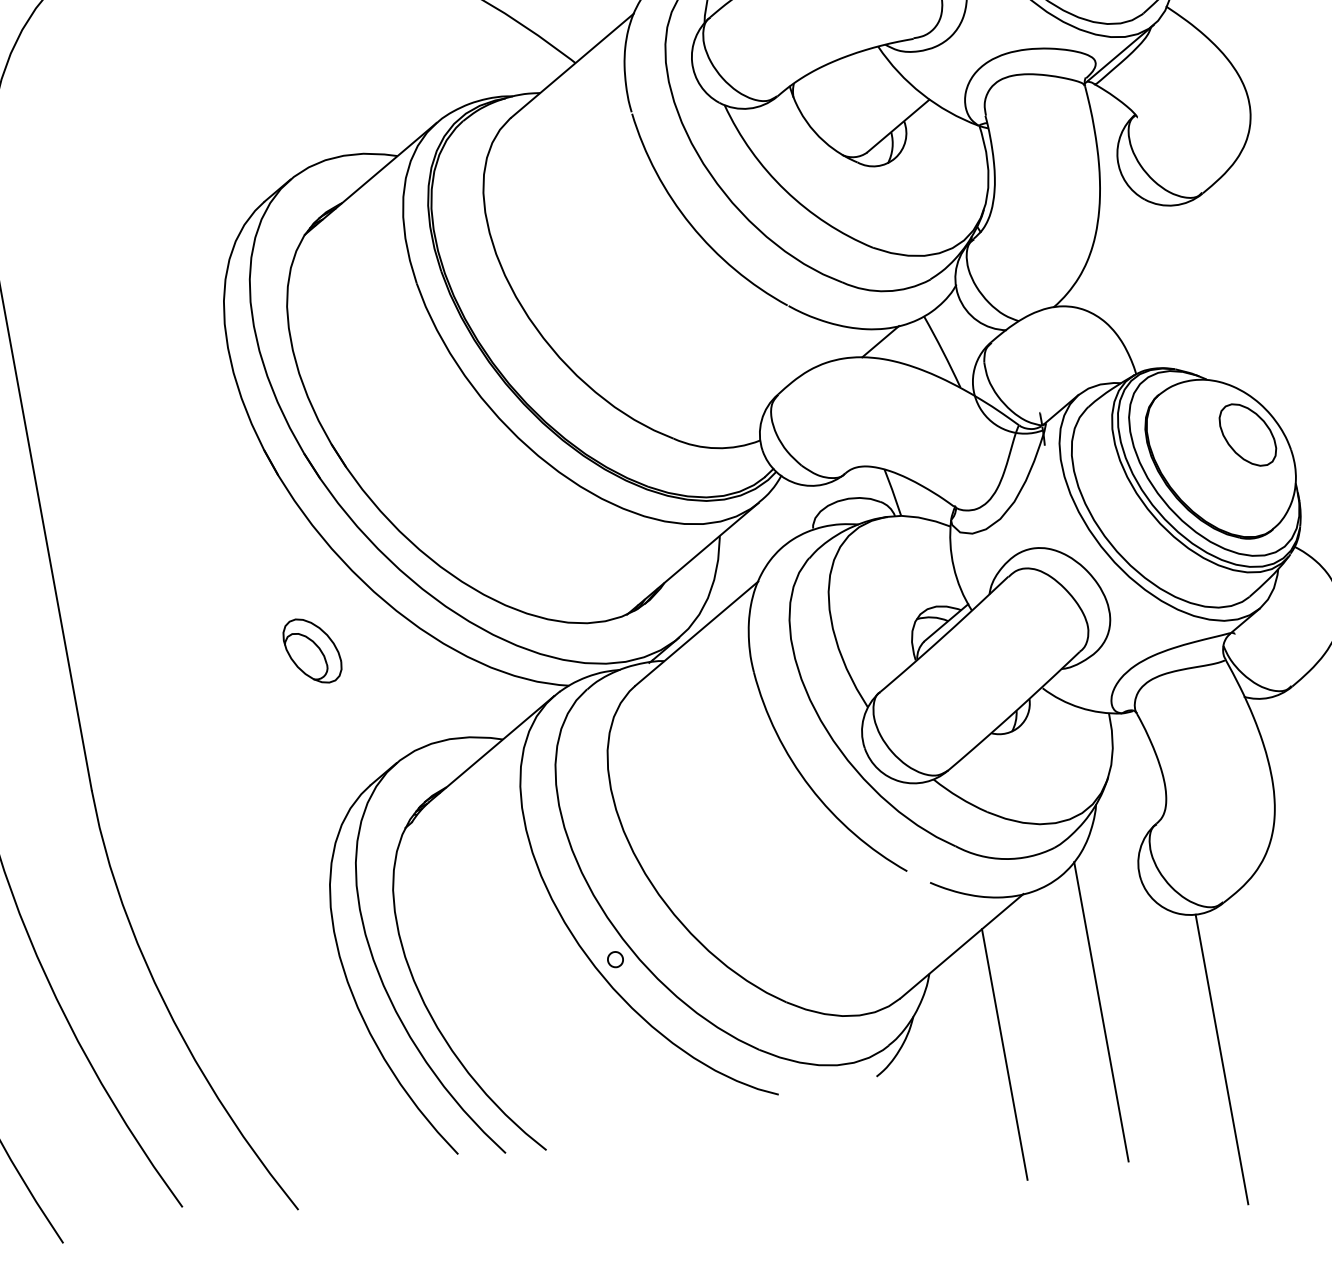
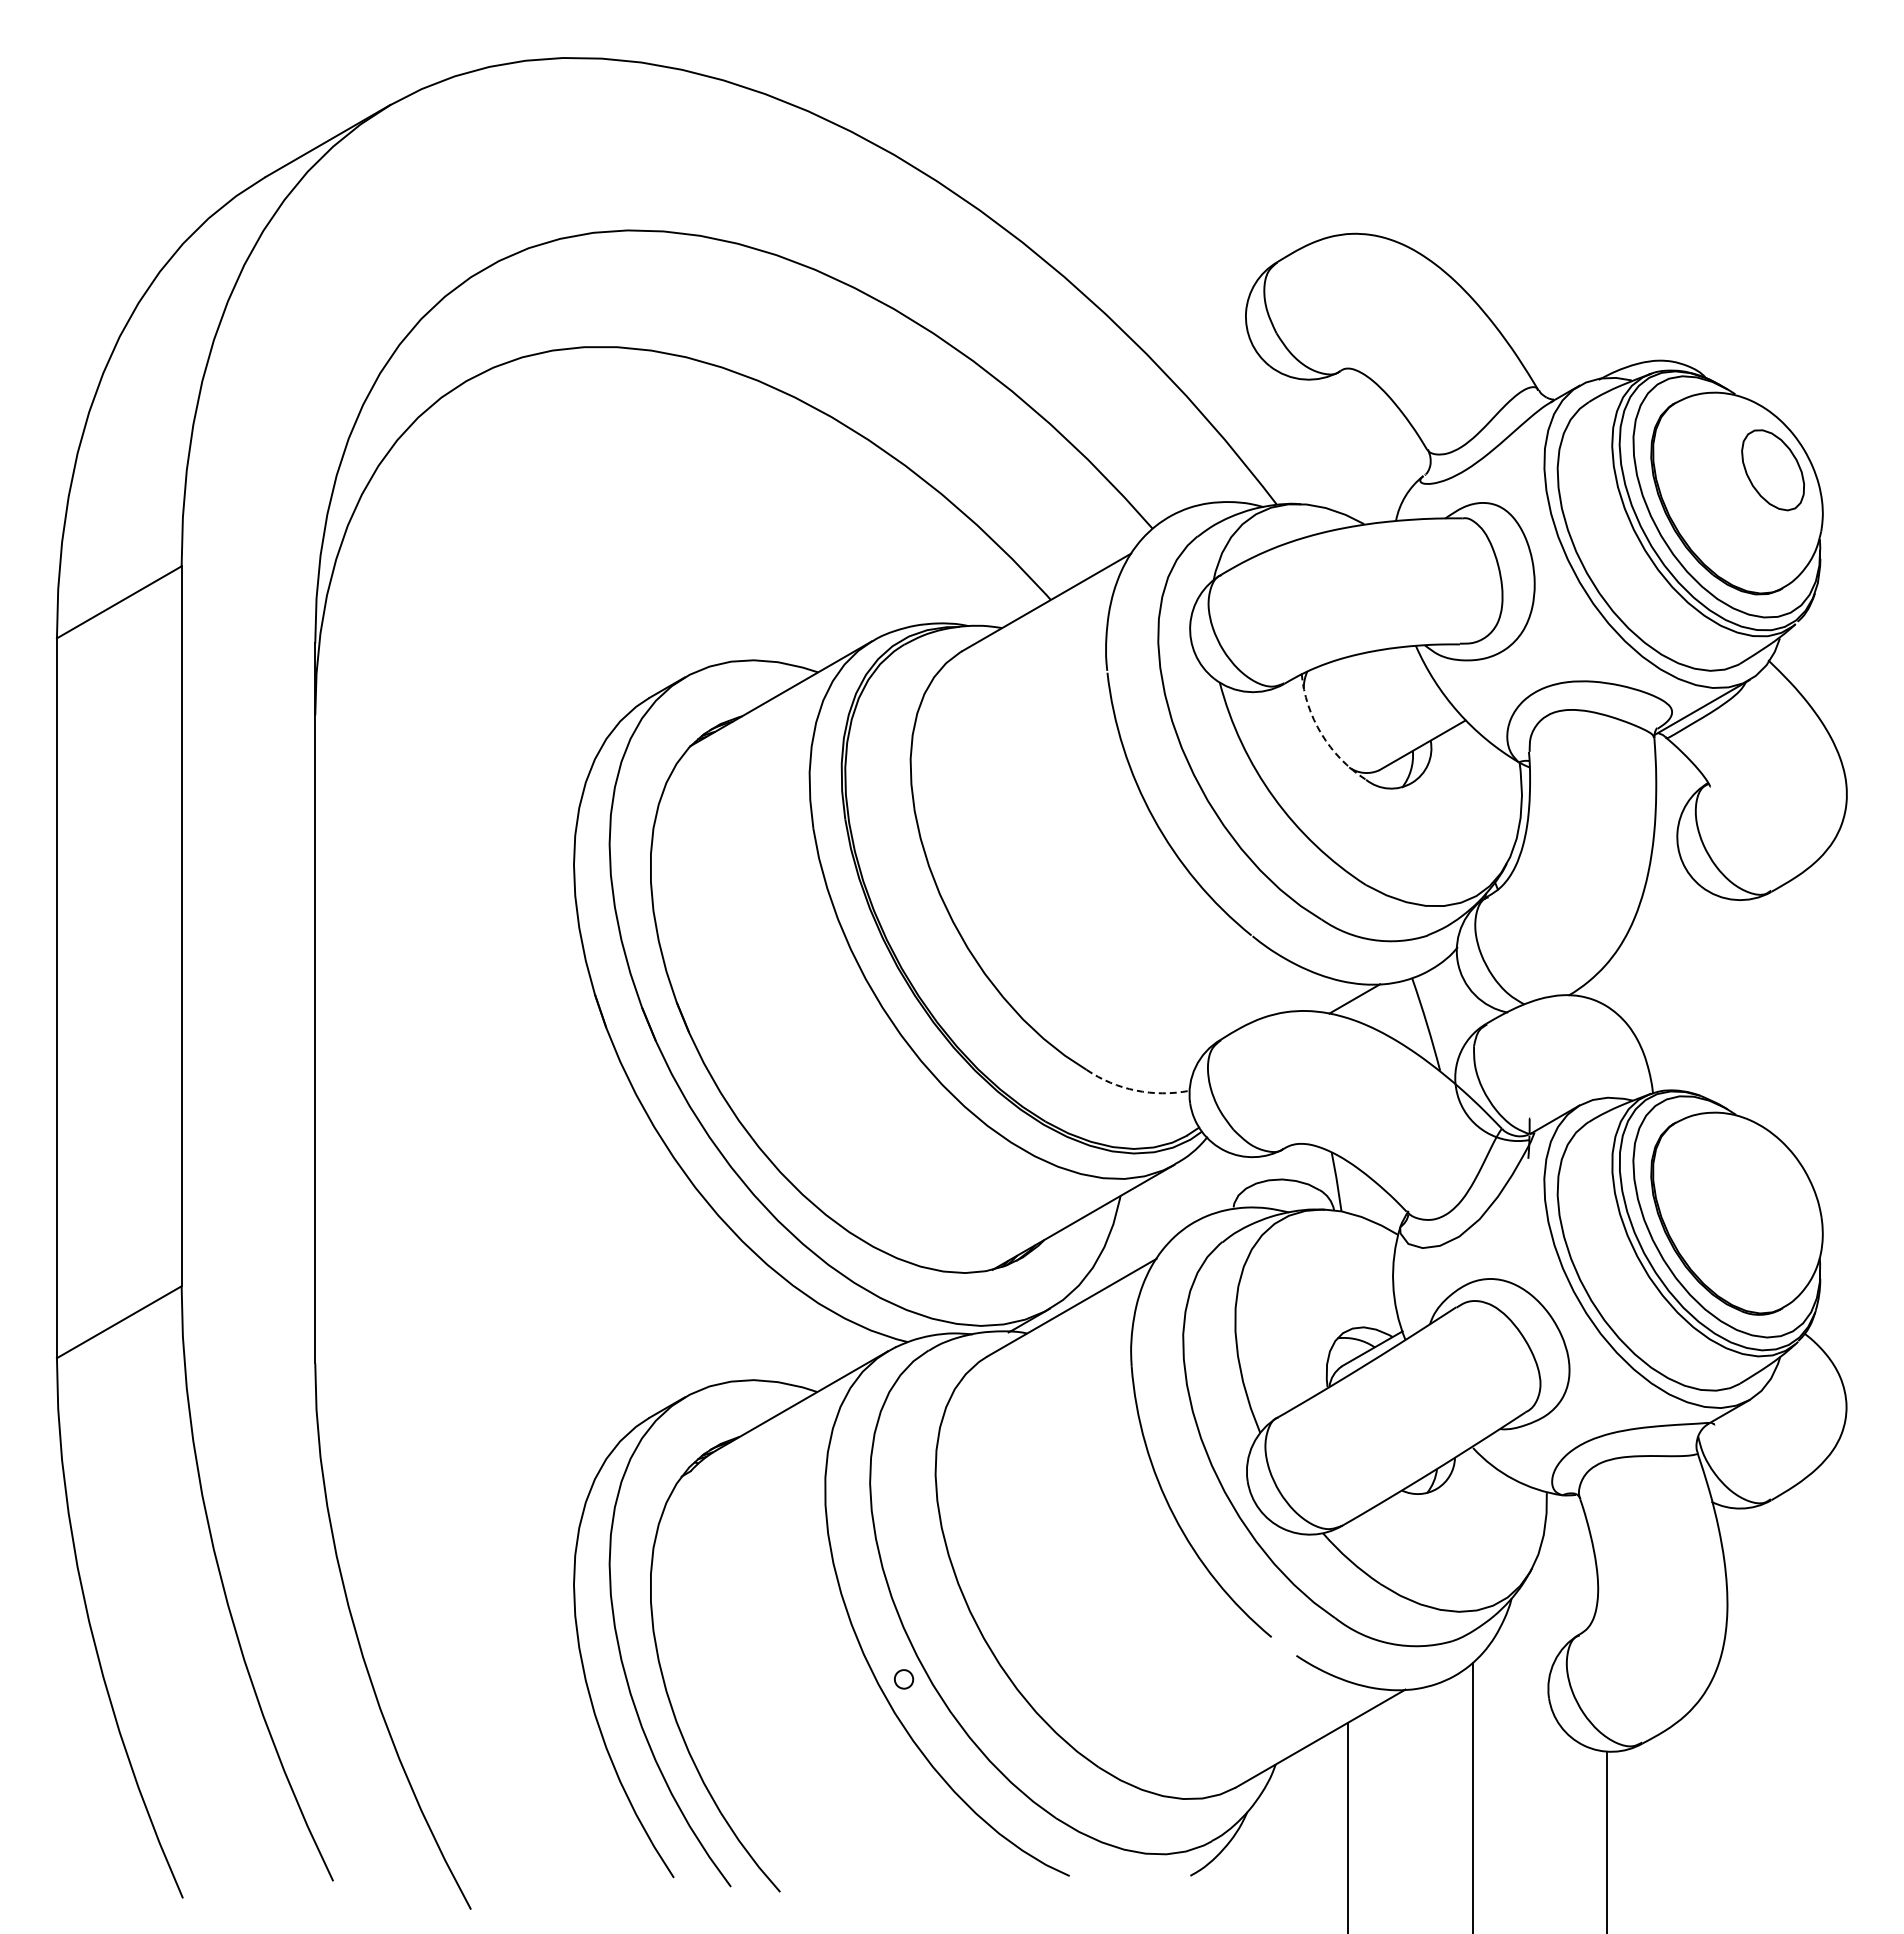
arc: (814, 132) -> (1321, 734), solid -> dashed
part: (1247, 434) -> (1772, 1189), removed
arc: (716, 448) -> (1135, 1090), solid -> dashed
part: (312, 650) -> (609, 1244), removed

